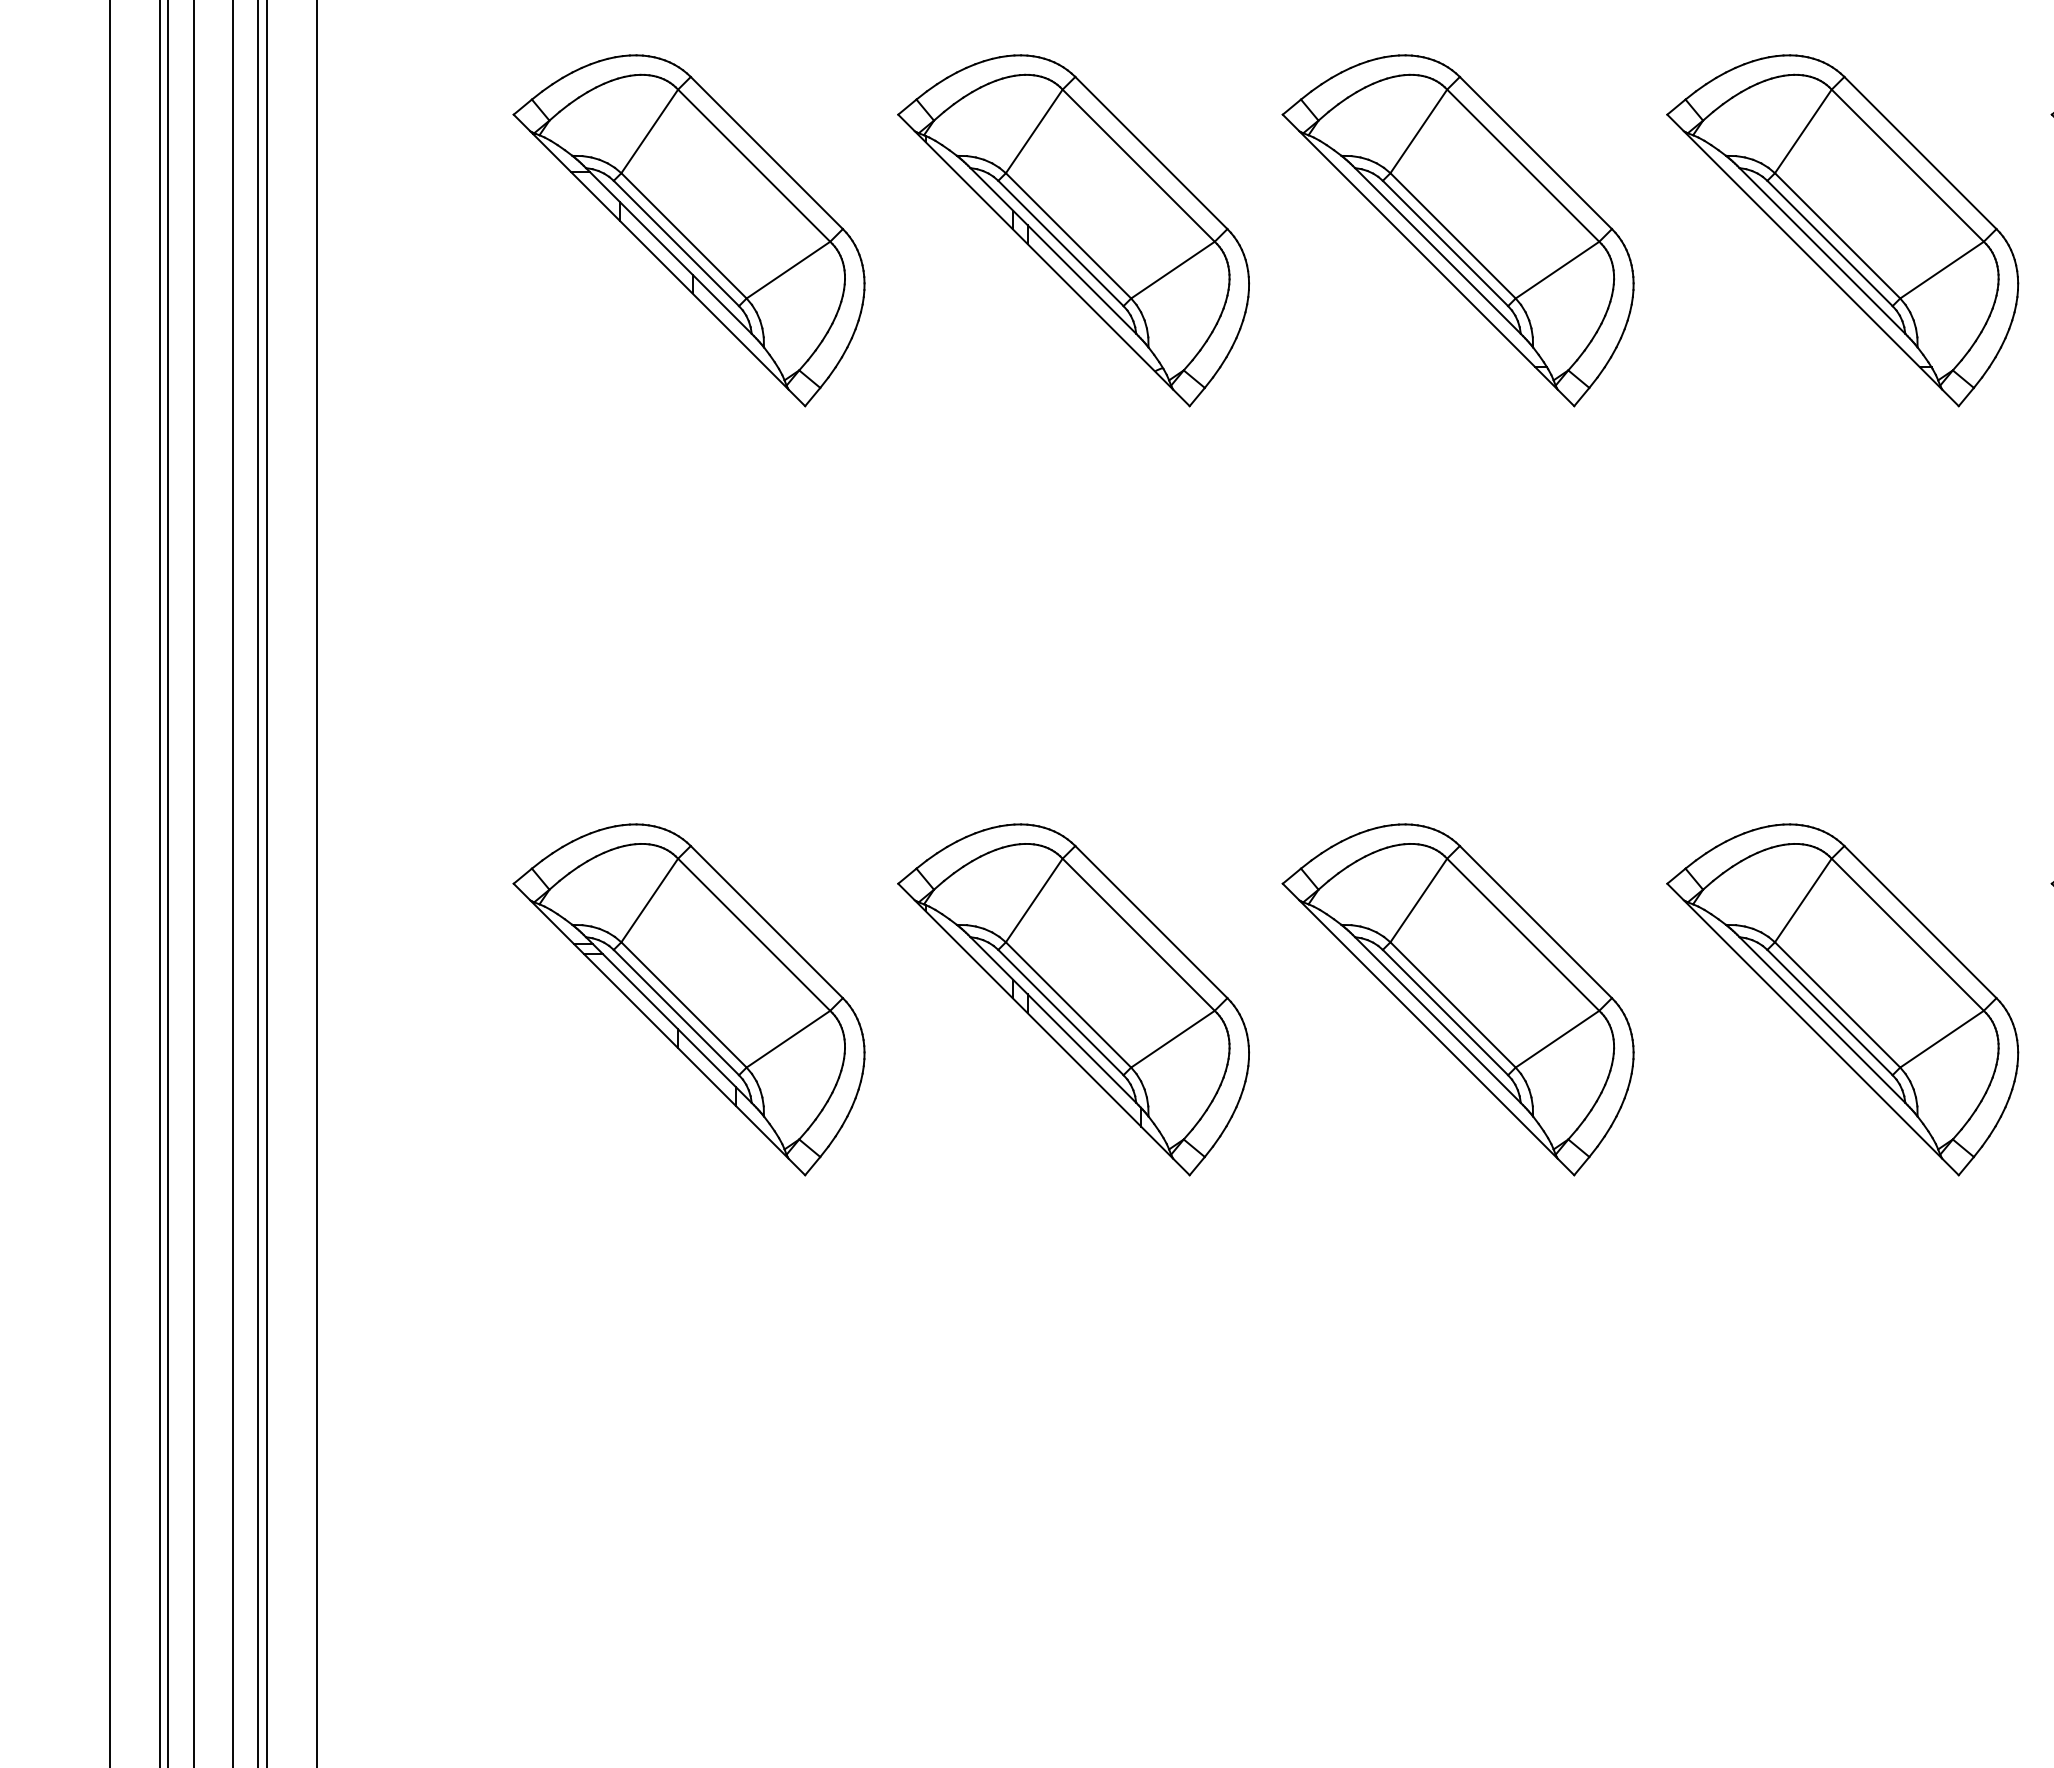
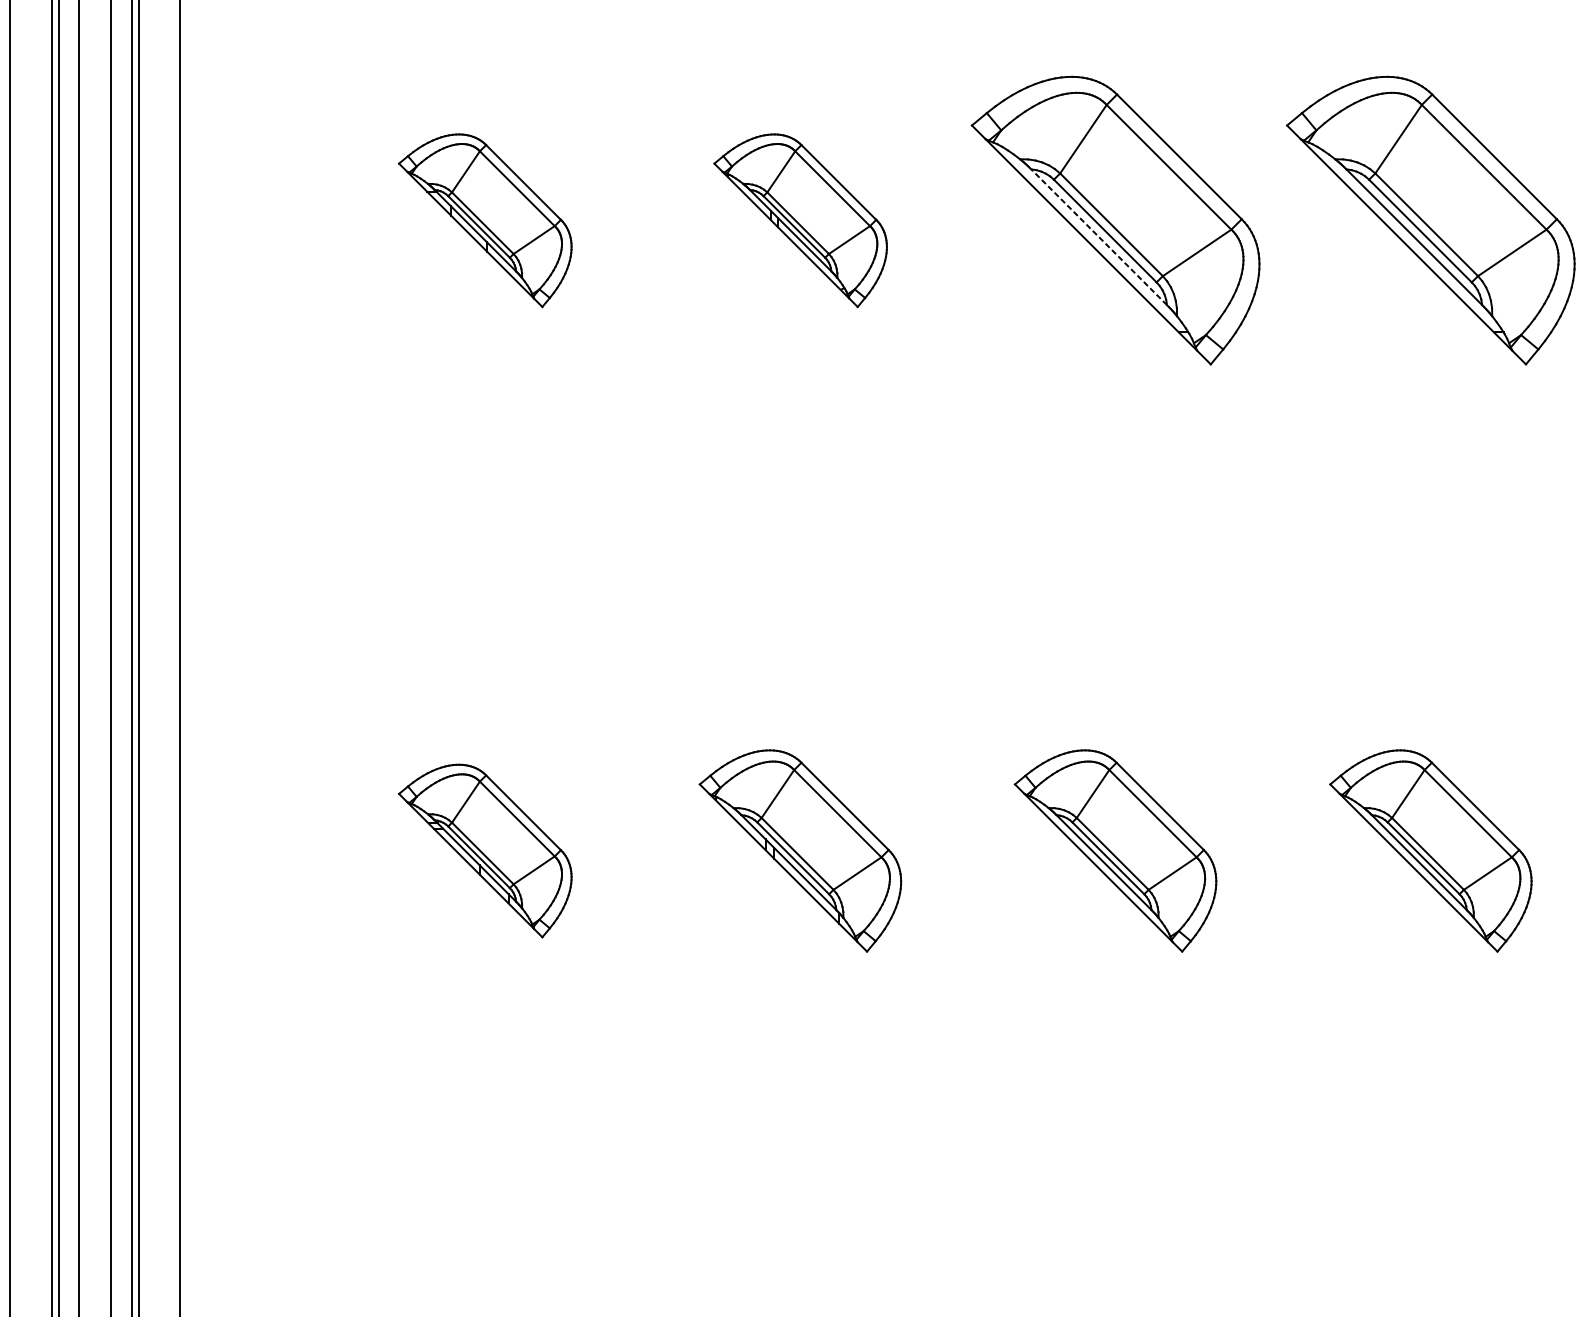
part: (688, 230) -> (484, 220), size x0.6
part: (1073, 230) -> (800, 220), size x0.6
line: (1437, 250) -> (1098, 236), solid -> dashed
part: (688, 999) -> (484, 850), size x0.6
part: (1073, 999) -> (800, 850), size x0.7
part: (1457, 999) -> (1115, 850), size x0.7
part: (1842, 999) -> (1430, 850), size x0.7

